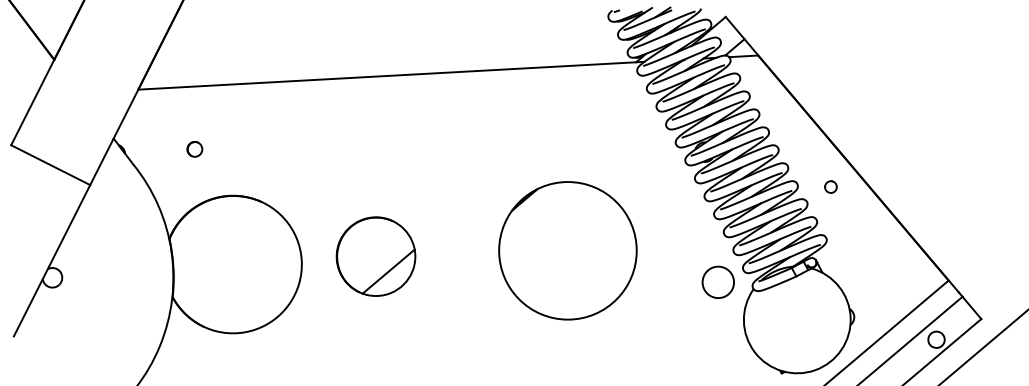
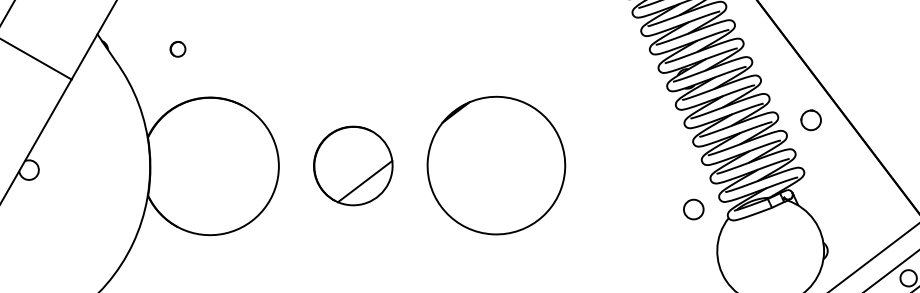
circle: (830, 186) -> (810, 119), size x1.67
part: (567, 250) -> (495, 165), moved
circle: (718, 282) -> (693, 209), size x0.62

